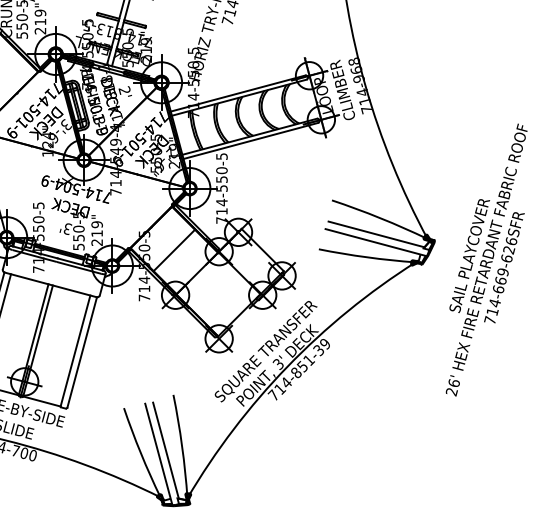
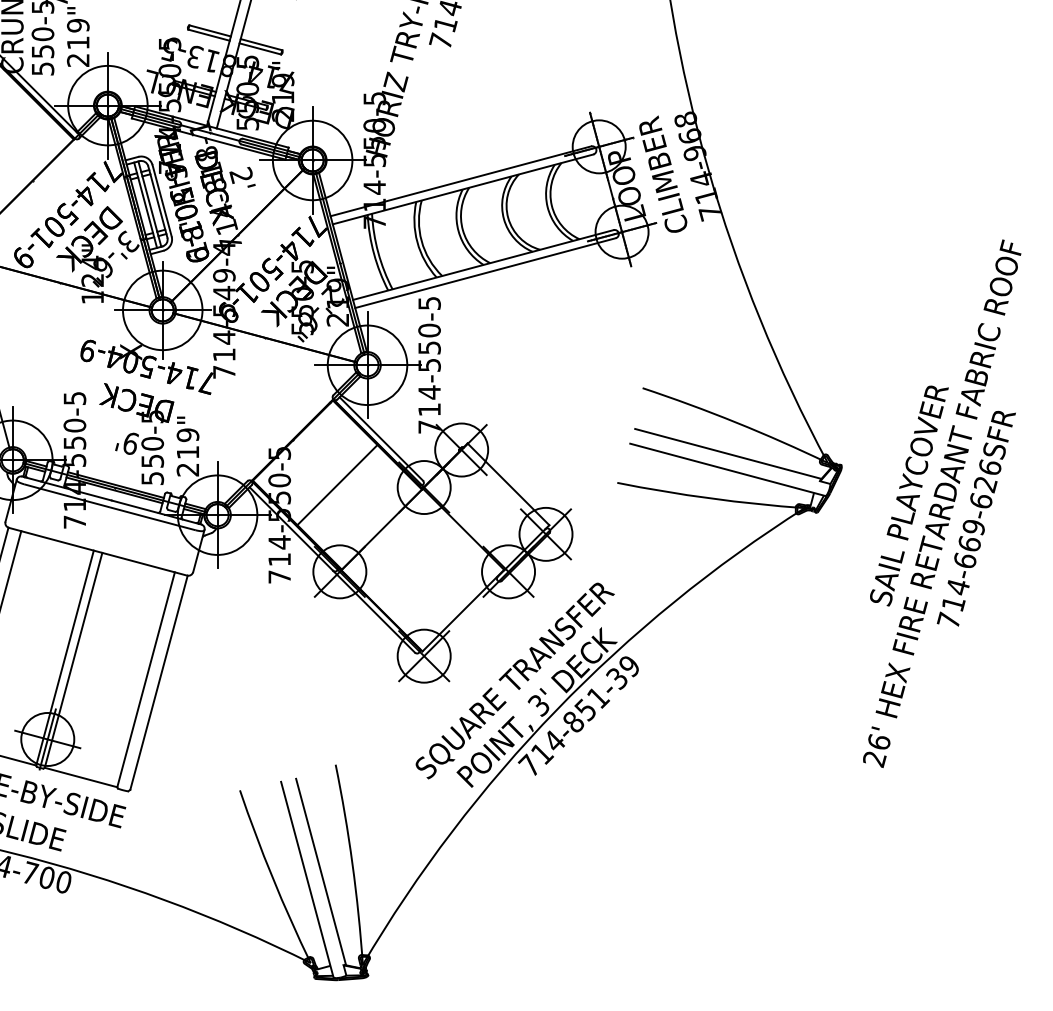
text: (68, 228) -> (132, 442), 3' -> 9'

